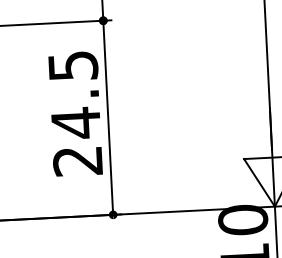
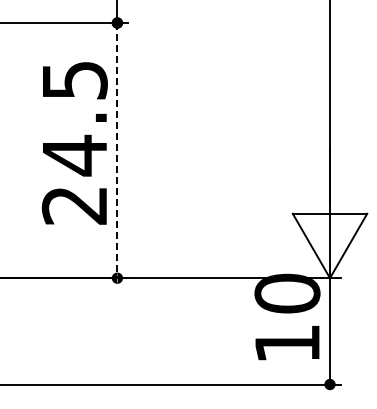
line: (108, 117) -> (117, 150), solid -> dashed

